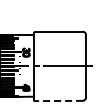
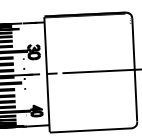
line: (58, 100) -> (91, 129), dashed -> solid

